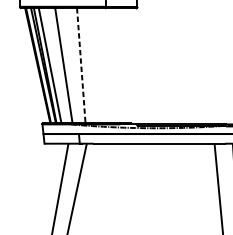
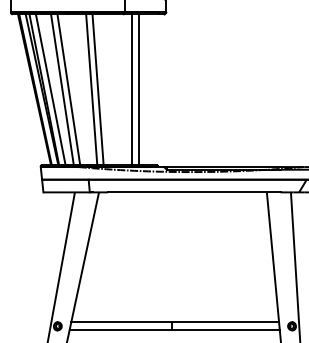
line: (59, 65) -> (62, 89), added
line: (81, 65) -> (91, 89), dashed -> solid
line: (85, 65) -> (97, 89), added
line: (112, 65) -> (132, 89), added
line: (116, 65) -> (138, 89), added

